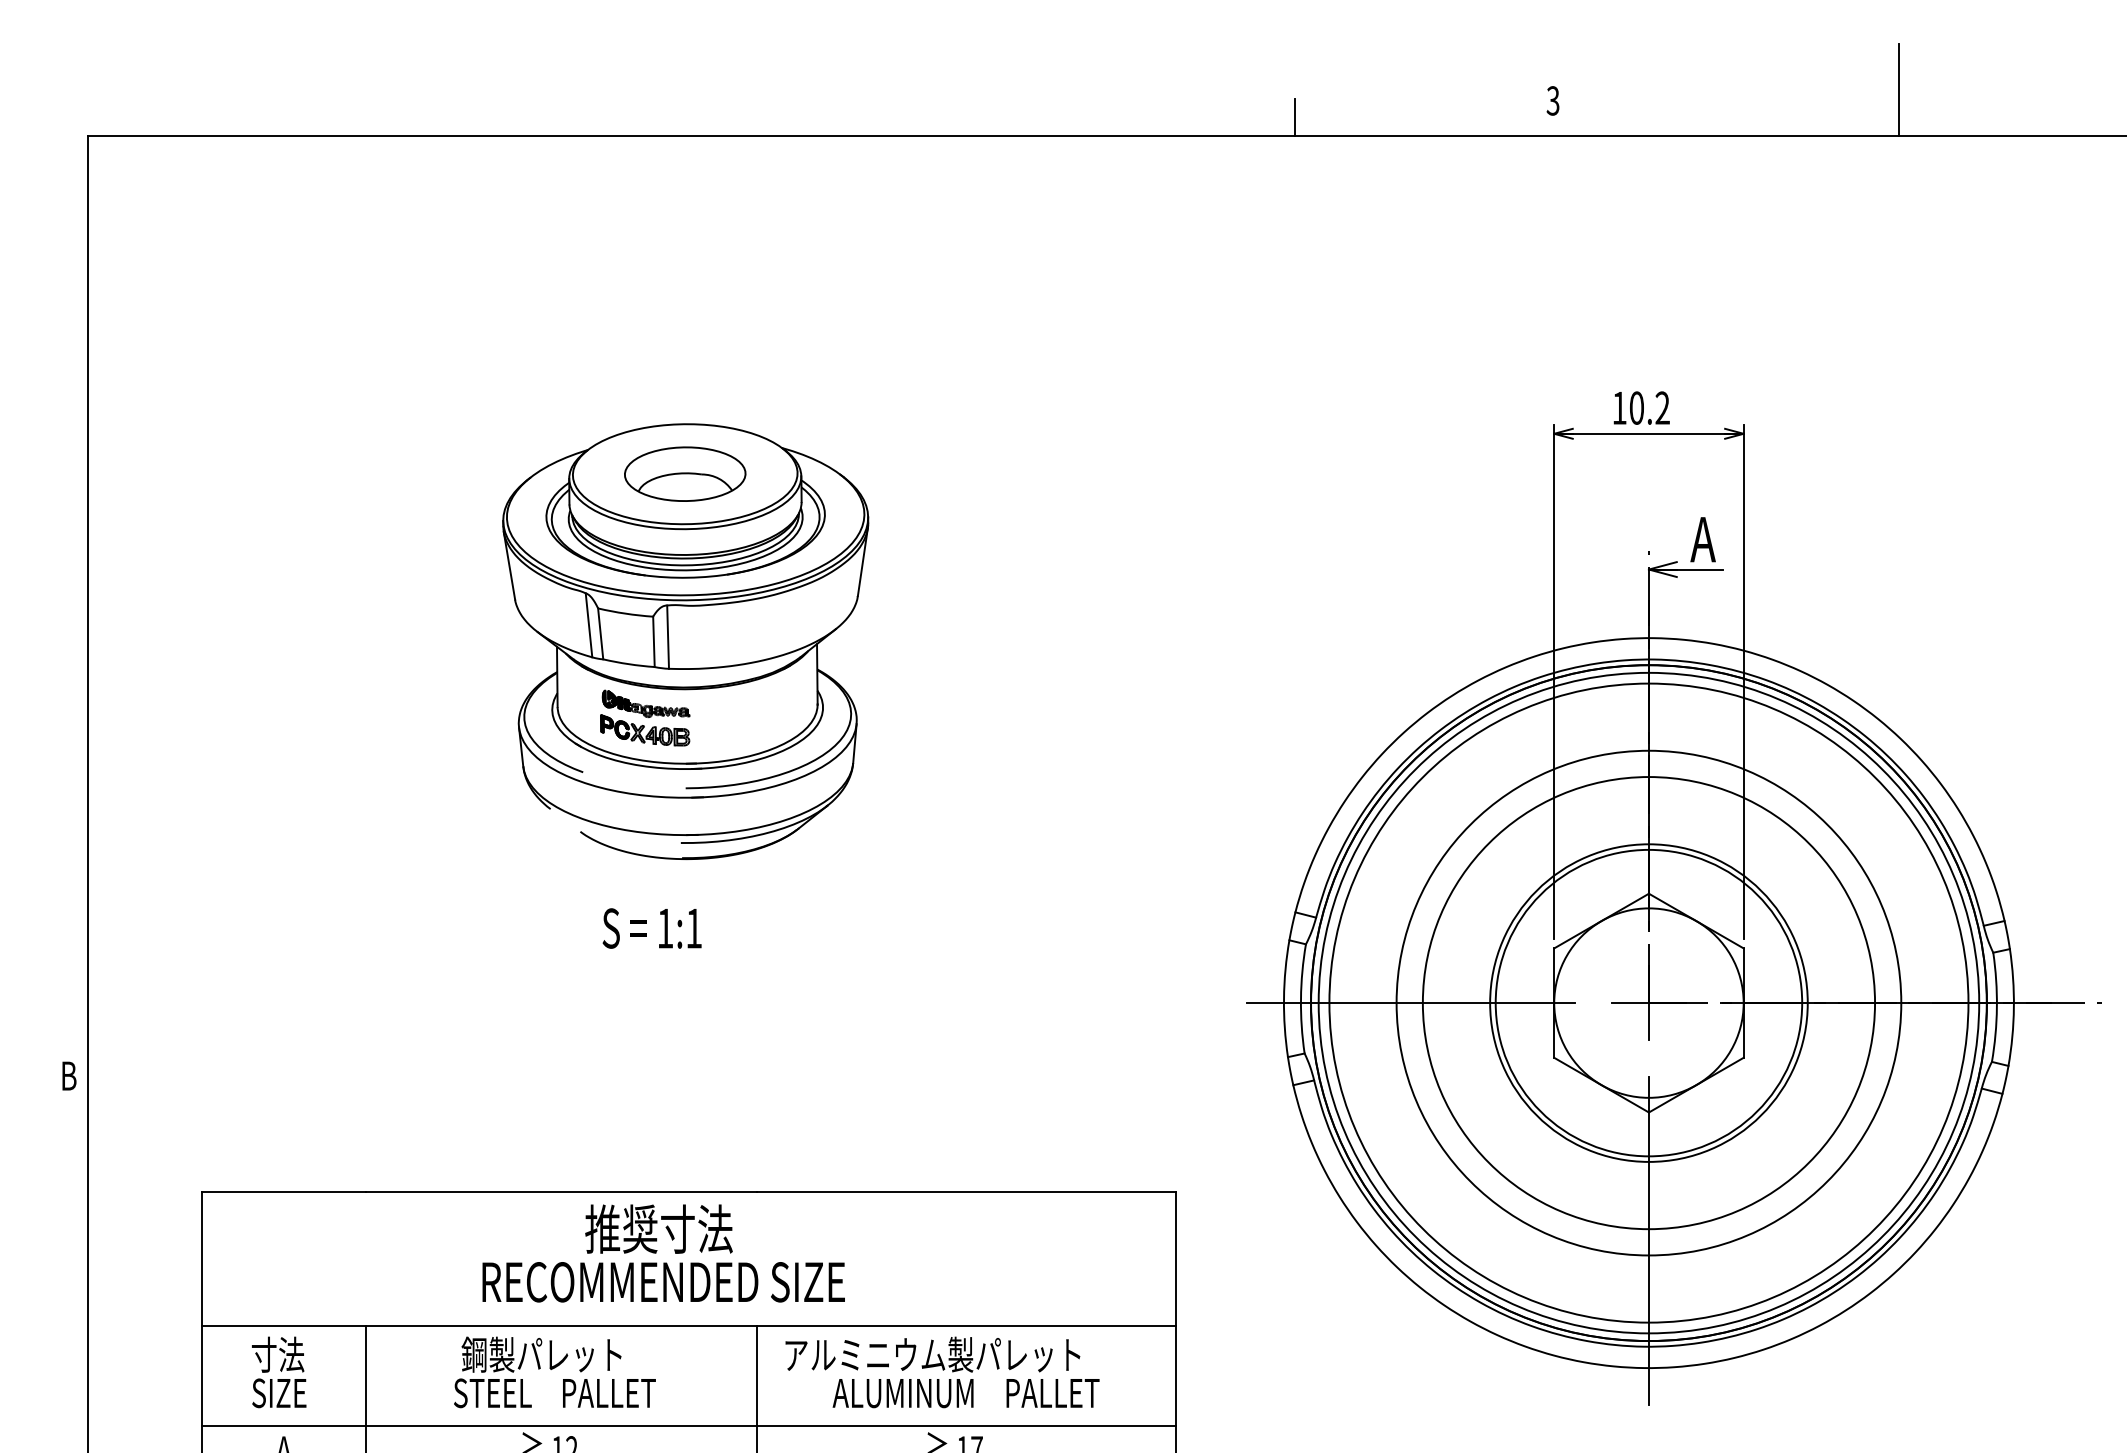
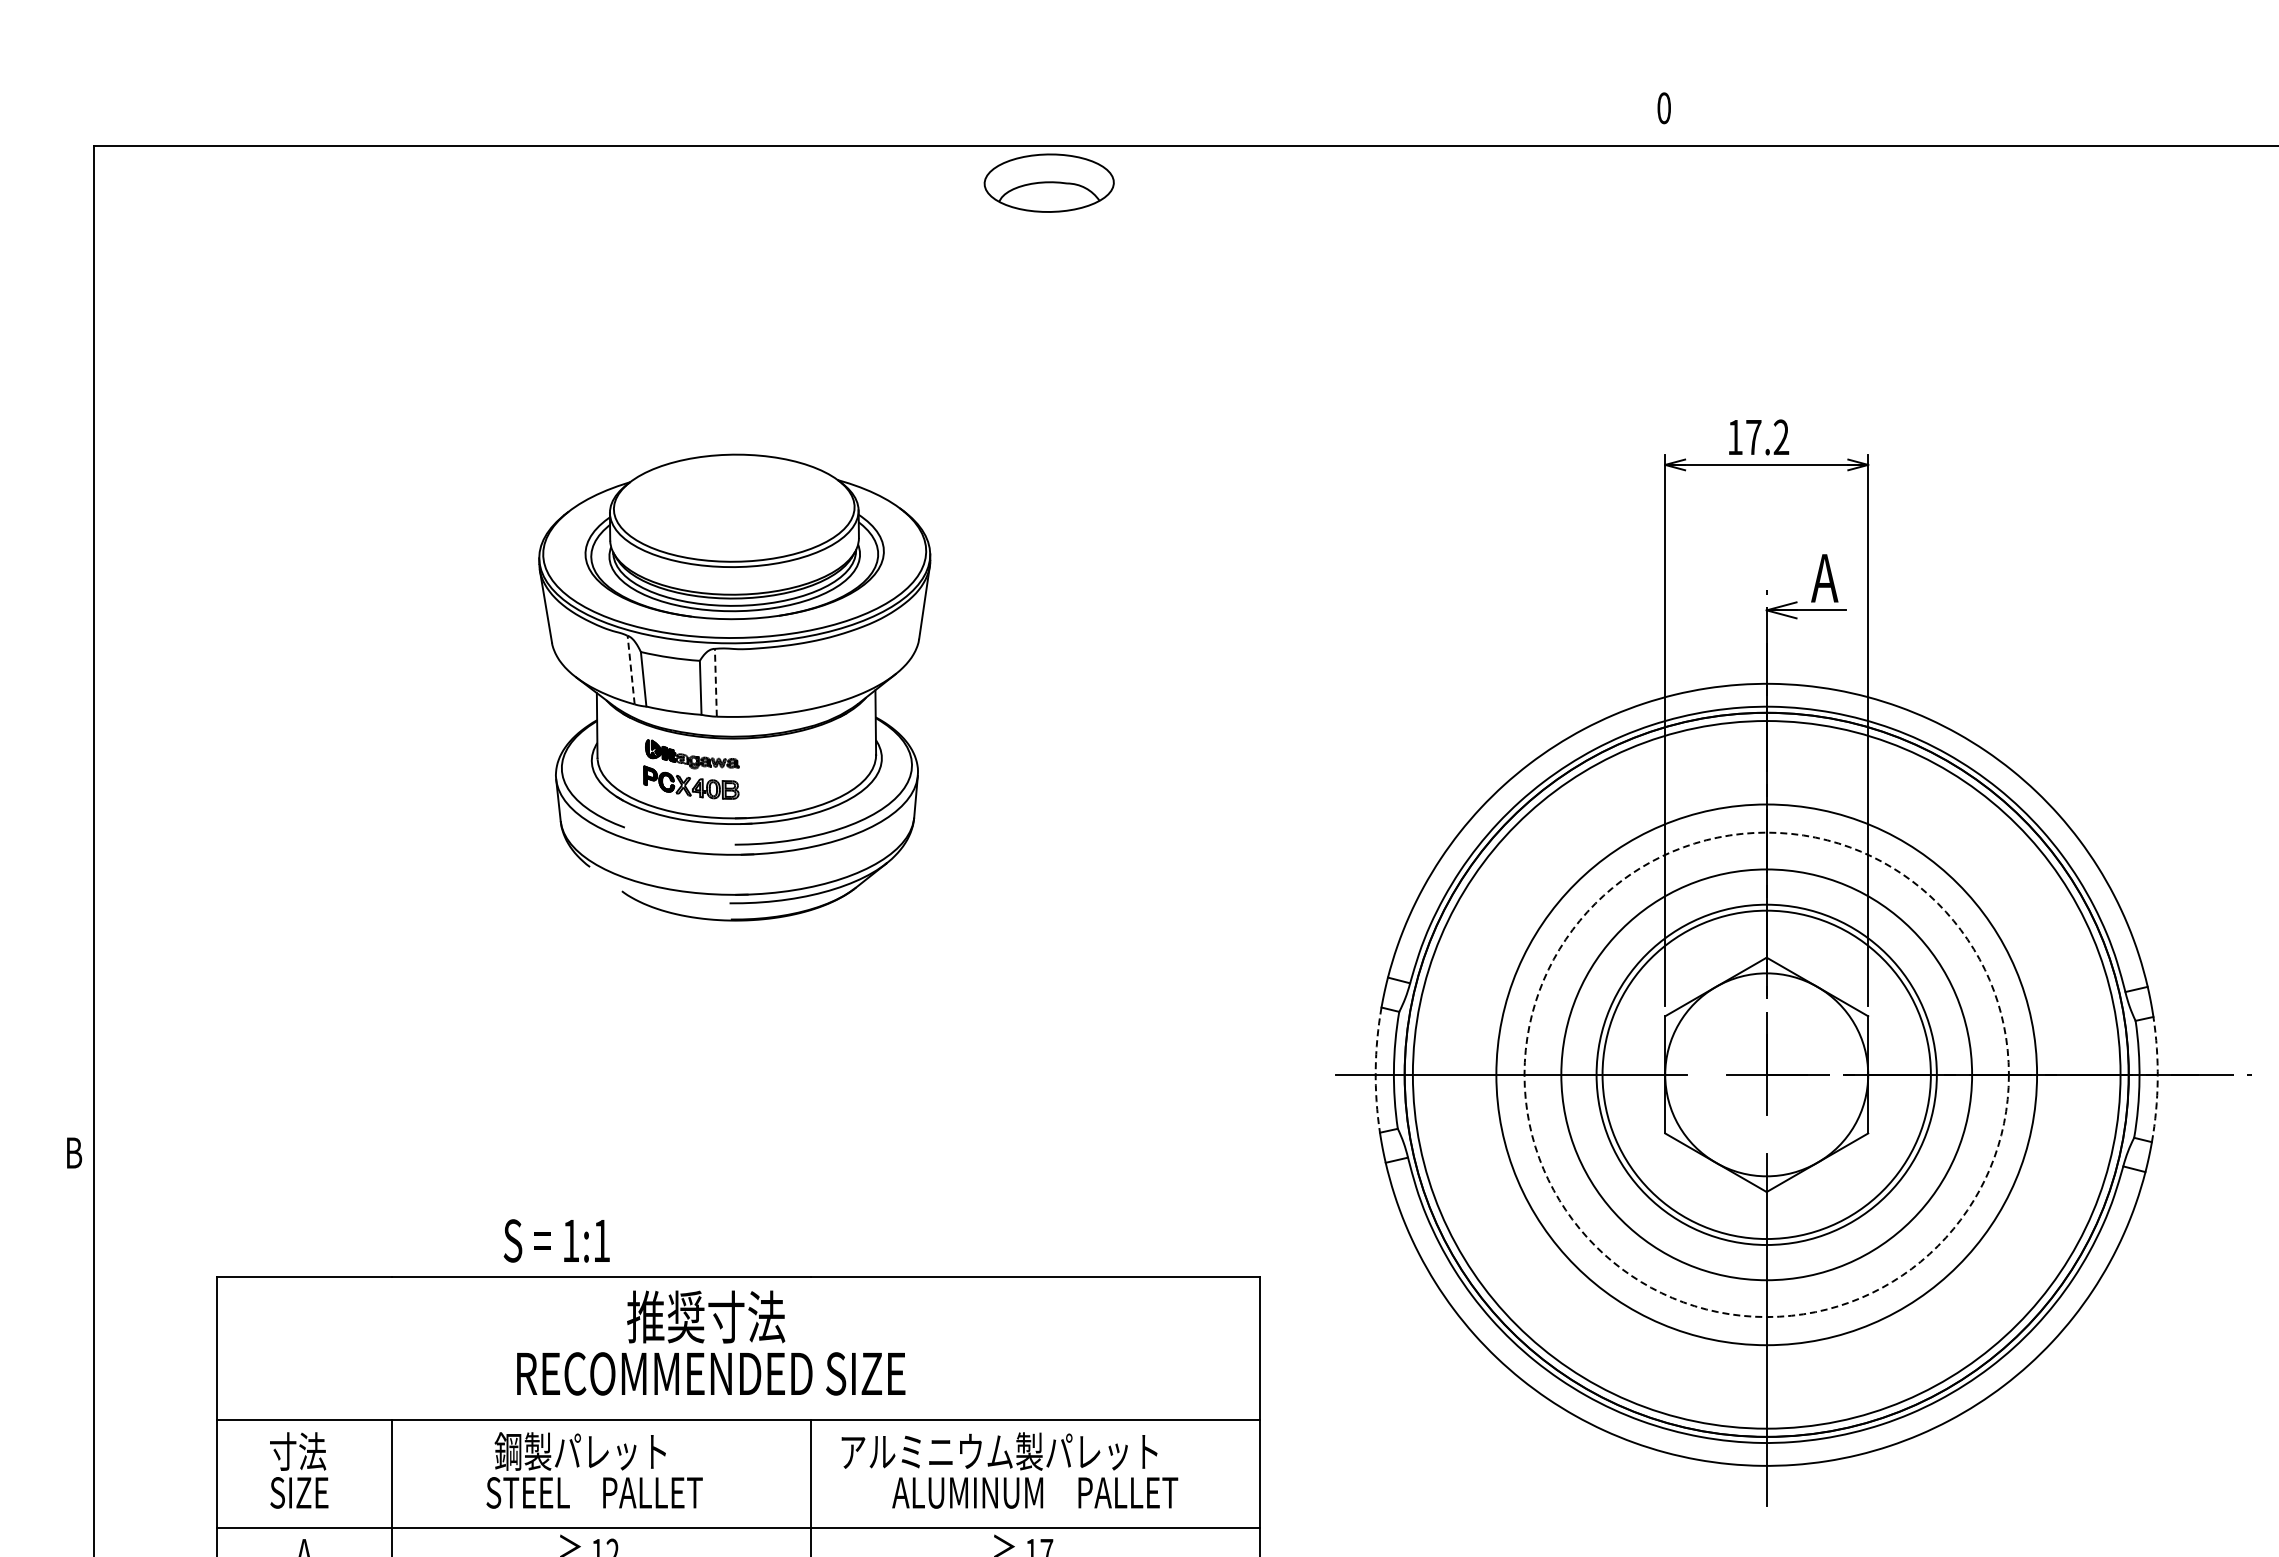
line: (1898, 89) -> (2034, 96), removed
text: (1552, 101) -> (1663, 108), 3 -> 0
line: (1294, 117) -> (1387, 126), removed
text: (1636, 408) -> (1753, 437), 10.2 -> 17.2
part: (684, 473) -> (1048, 182), moved
line: (589, 624) -> (631, 669), solid -> dashed
line: (667, 636) -> (715, 682), solid -> dashed
text: (651, 928) -> (556, 1240), moved
arc: (1283, 999) -> (1375, 1070), solid -> dashed
circle: (1648, 1002) -> (1766, 1074), size x0.6
circle: (1648, 1002) -> (1766, 1074), solid -> dashed
arc: (2013, 1007) -> (2157, 1079), solid -> dashed

